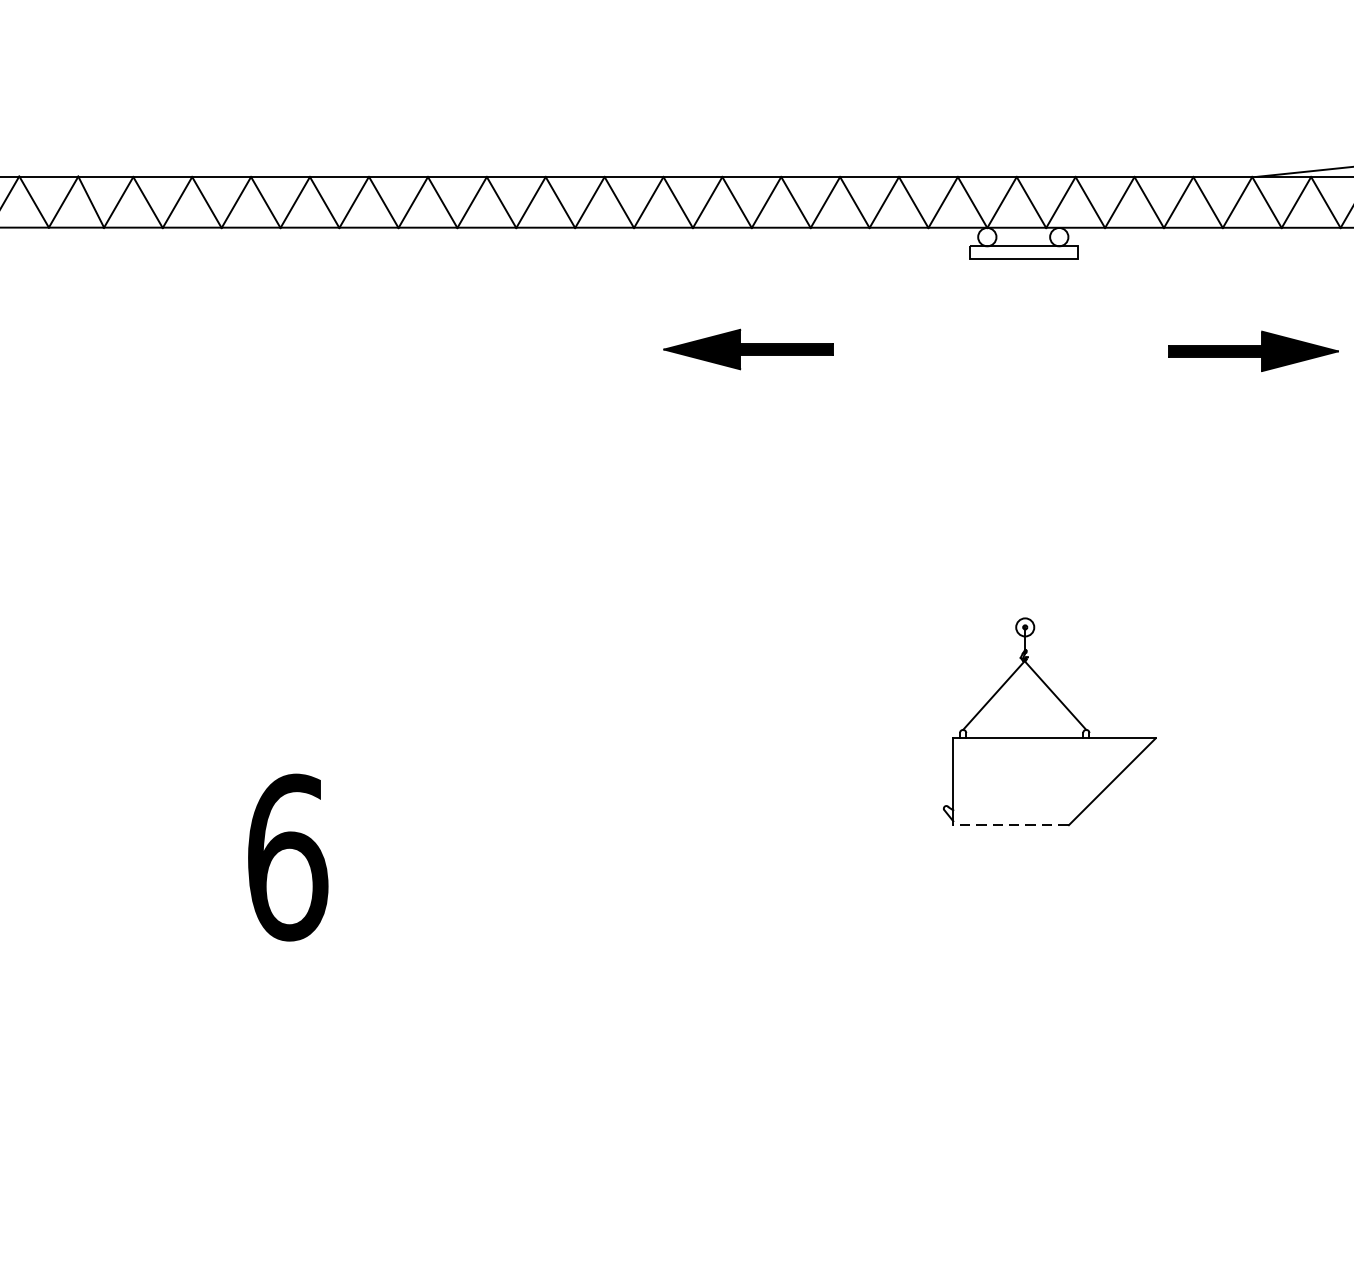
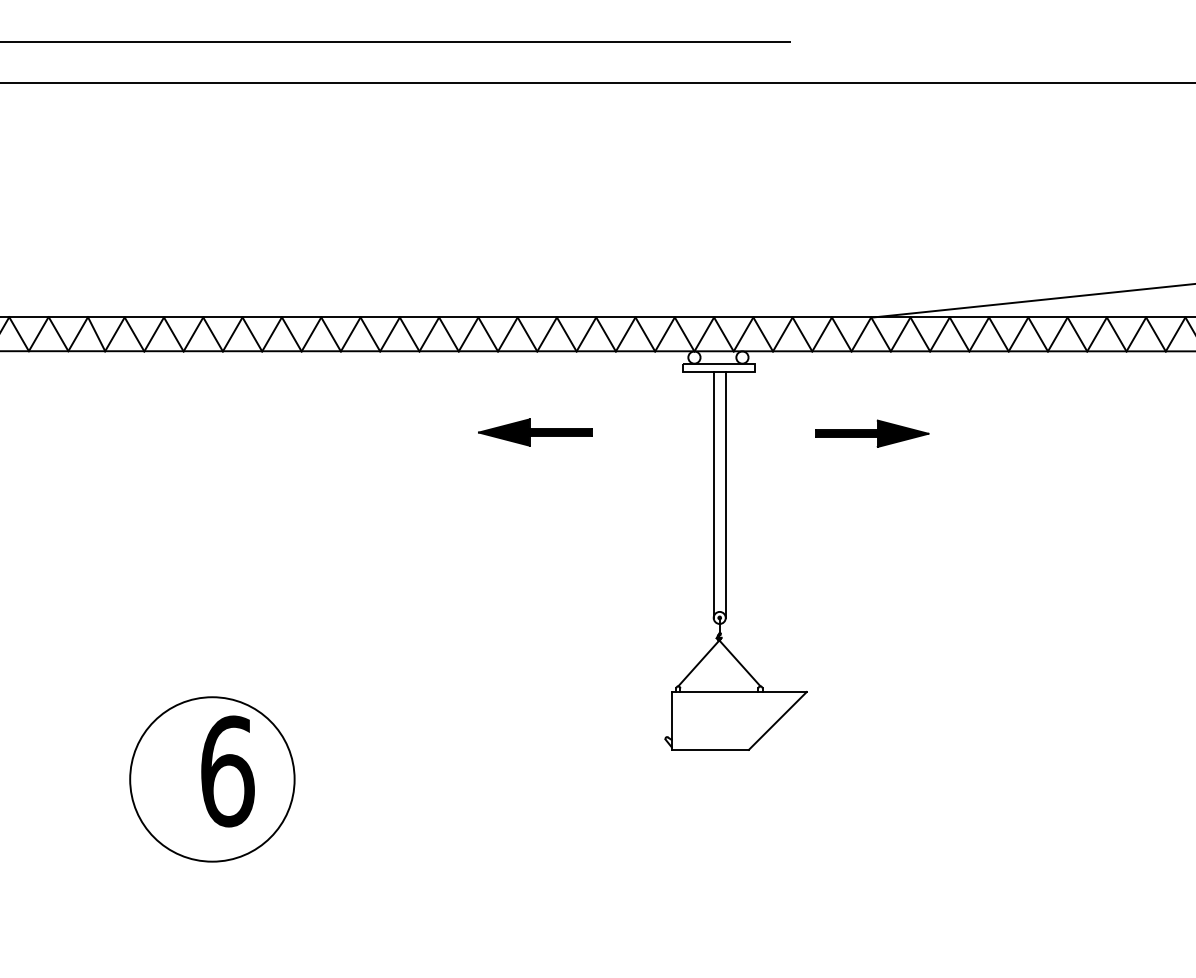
line: (1015, 442) -> (713, 494), added
line: (1033, 443) -> (725, 495), added
line: (1011, 824) -> (710, 749), dashed -> solid
circle: (264, 869) -> (212, 779), added

